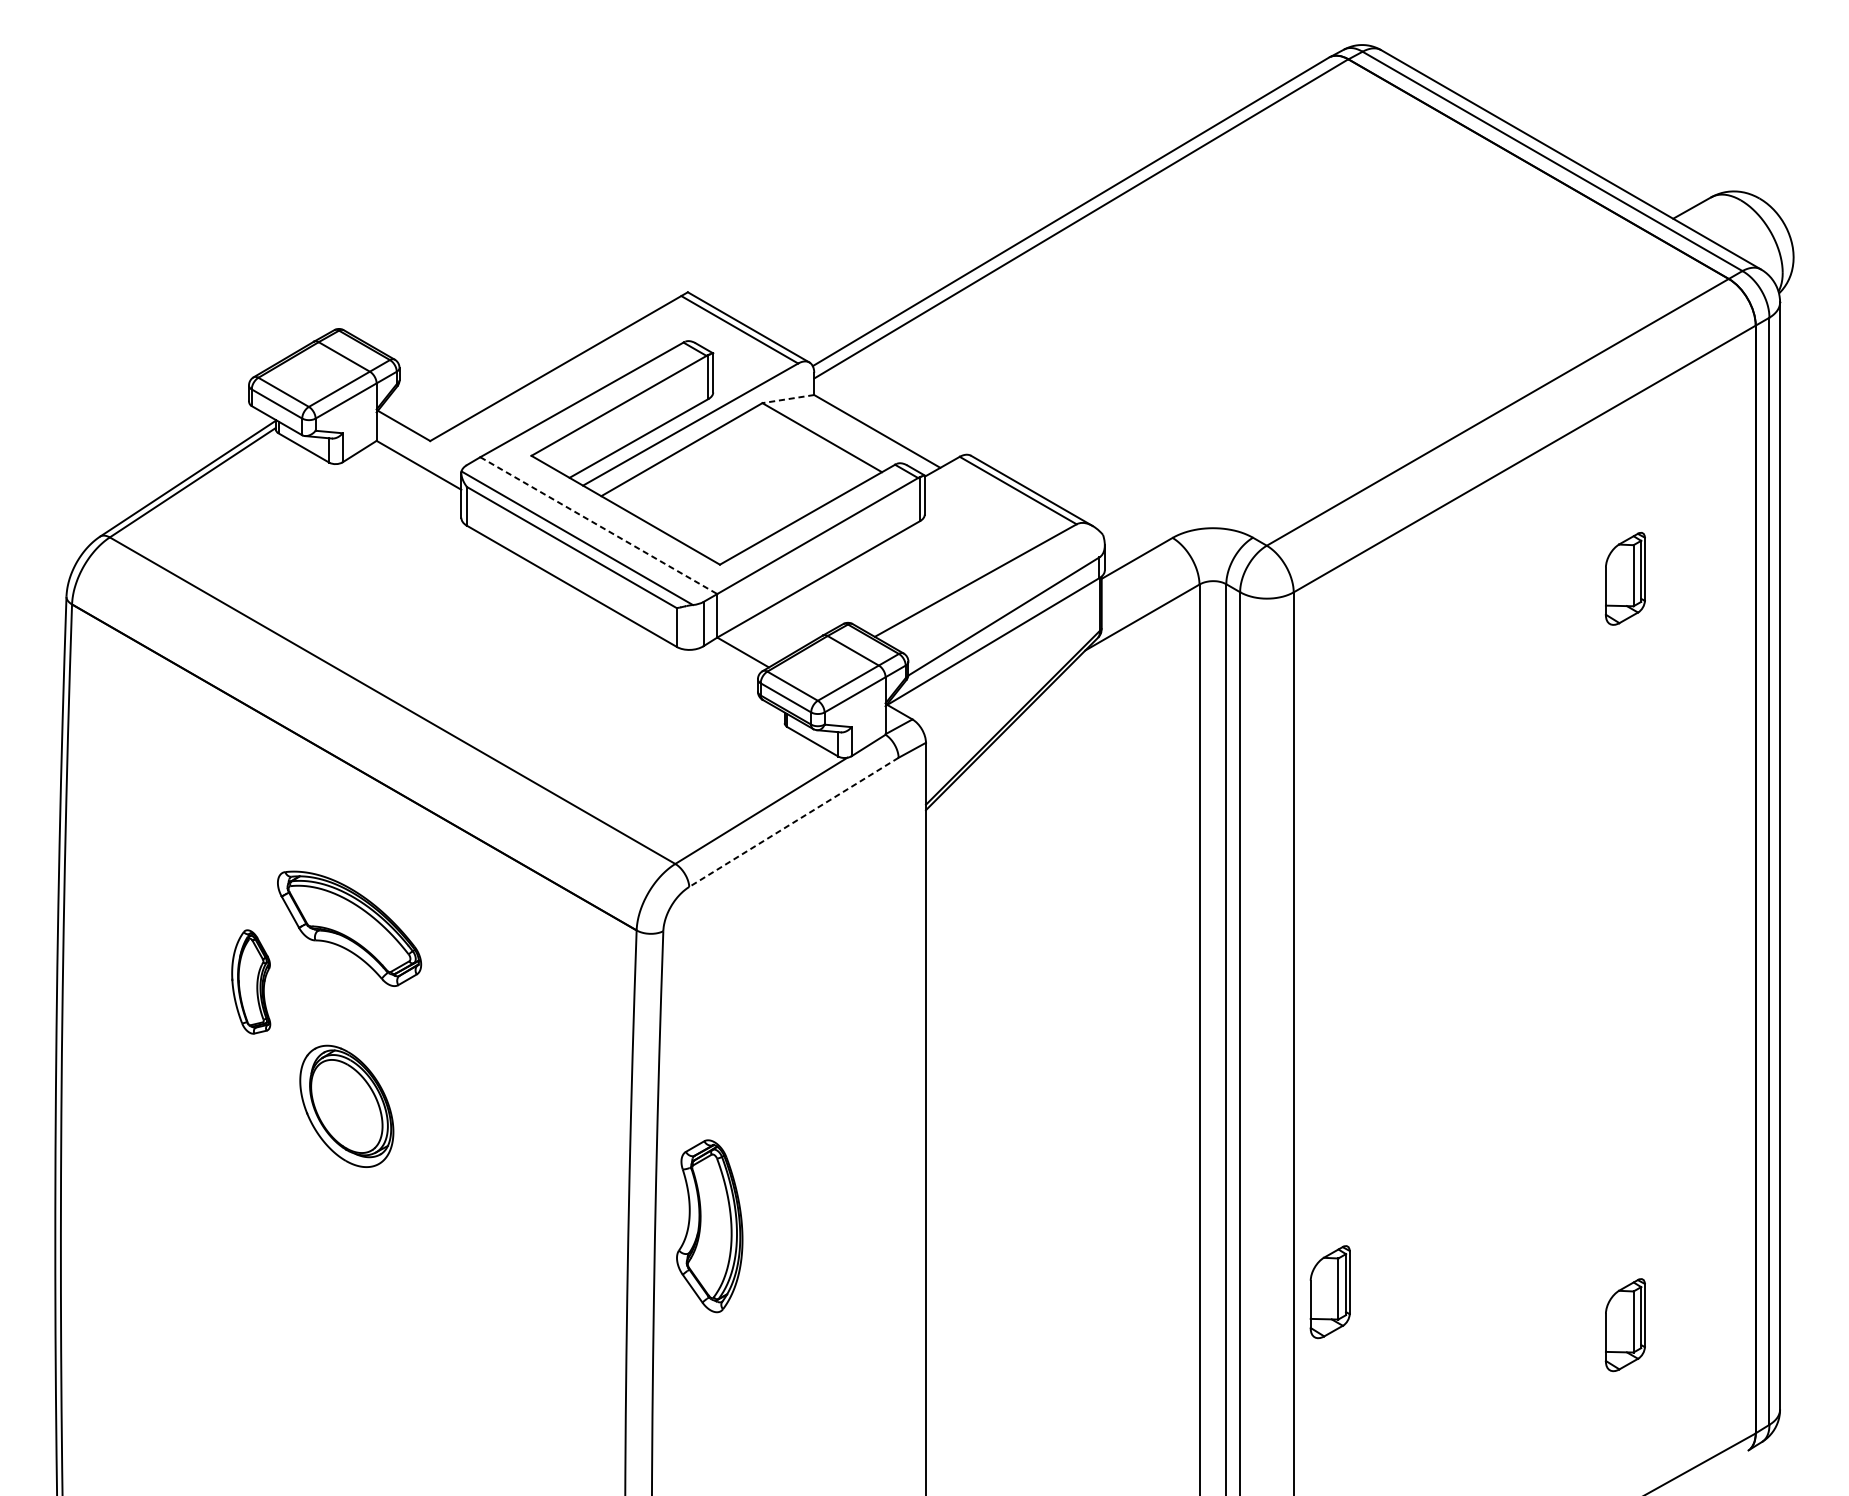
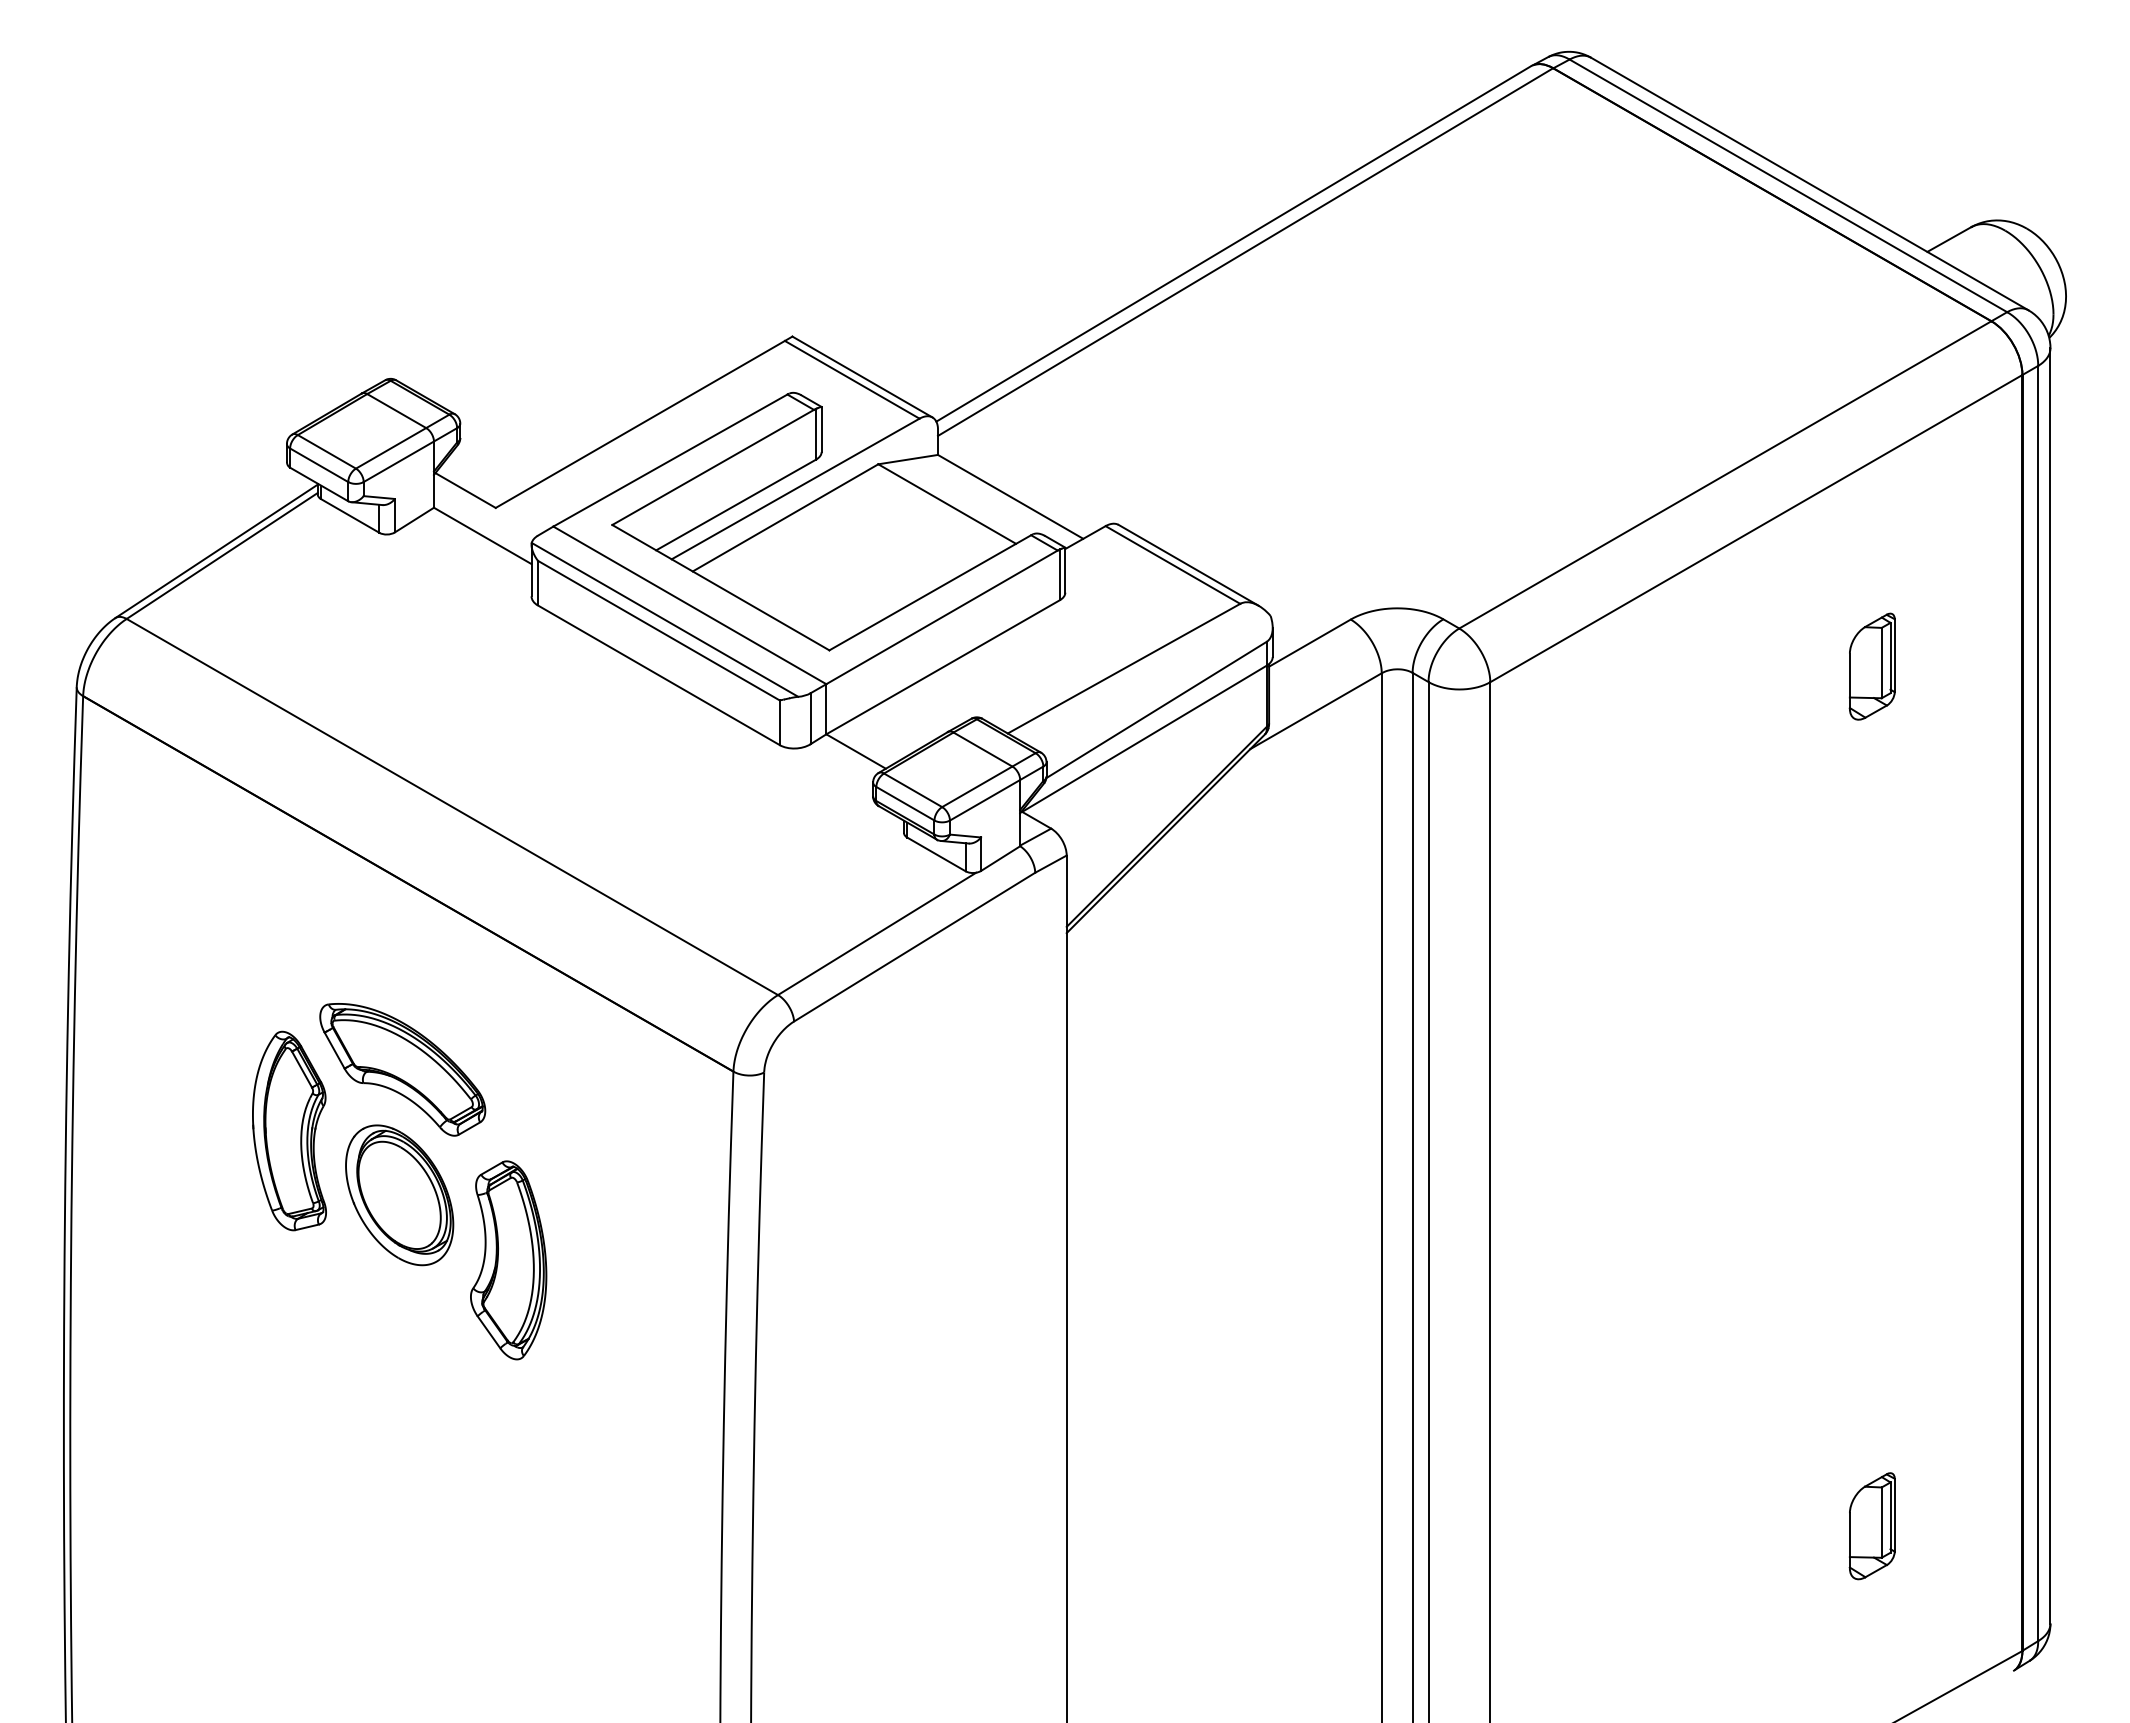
line: (787, 398) -> (907, 459), dashed -> solid
line: (598, 525) -> (689, 605), dashed -> solid
line: (793, 822) -> (914, 947), dashed -> solid
part: (251, 981) -> (289, 1130), size x1.67
part: (346, 1106) -> (399, 1195), moved
part: (709, 1226) -> (508, 1260), moved
part: (1329, 1292) -> (1531, 1488), removed

